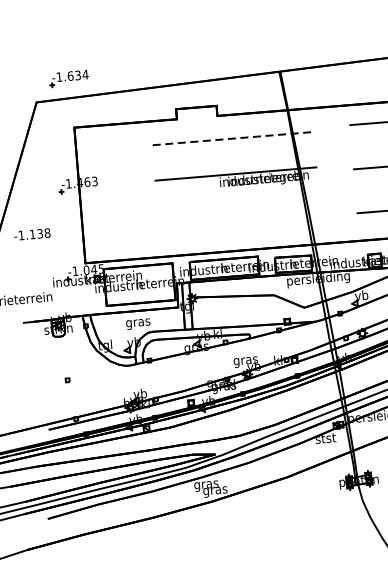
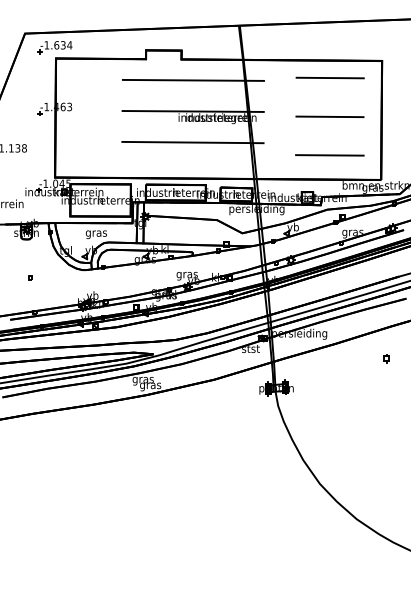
part: (68, 78) -> (54, 47), moved
line: (233, 138) -> (193, 80), dashed -> solid
line: (238, 209) -> (192, 142), added

